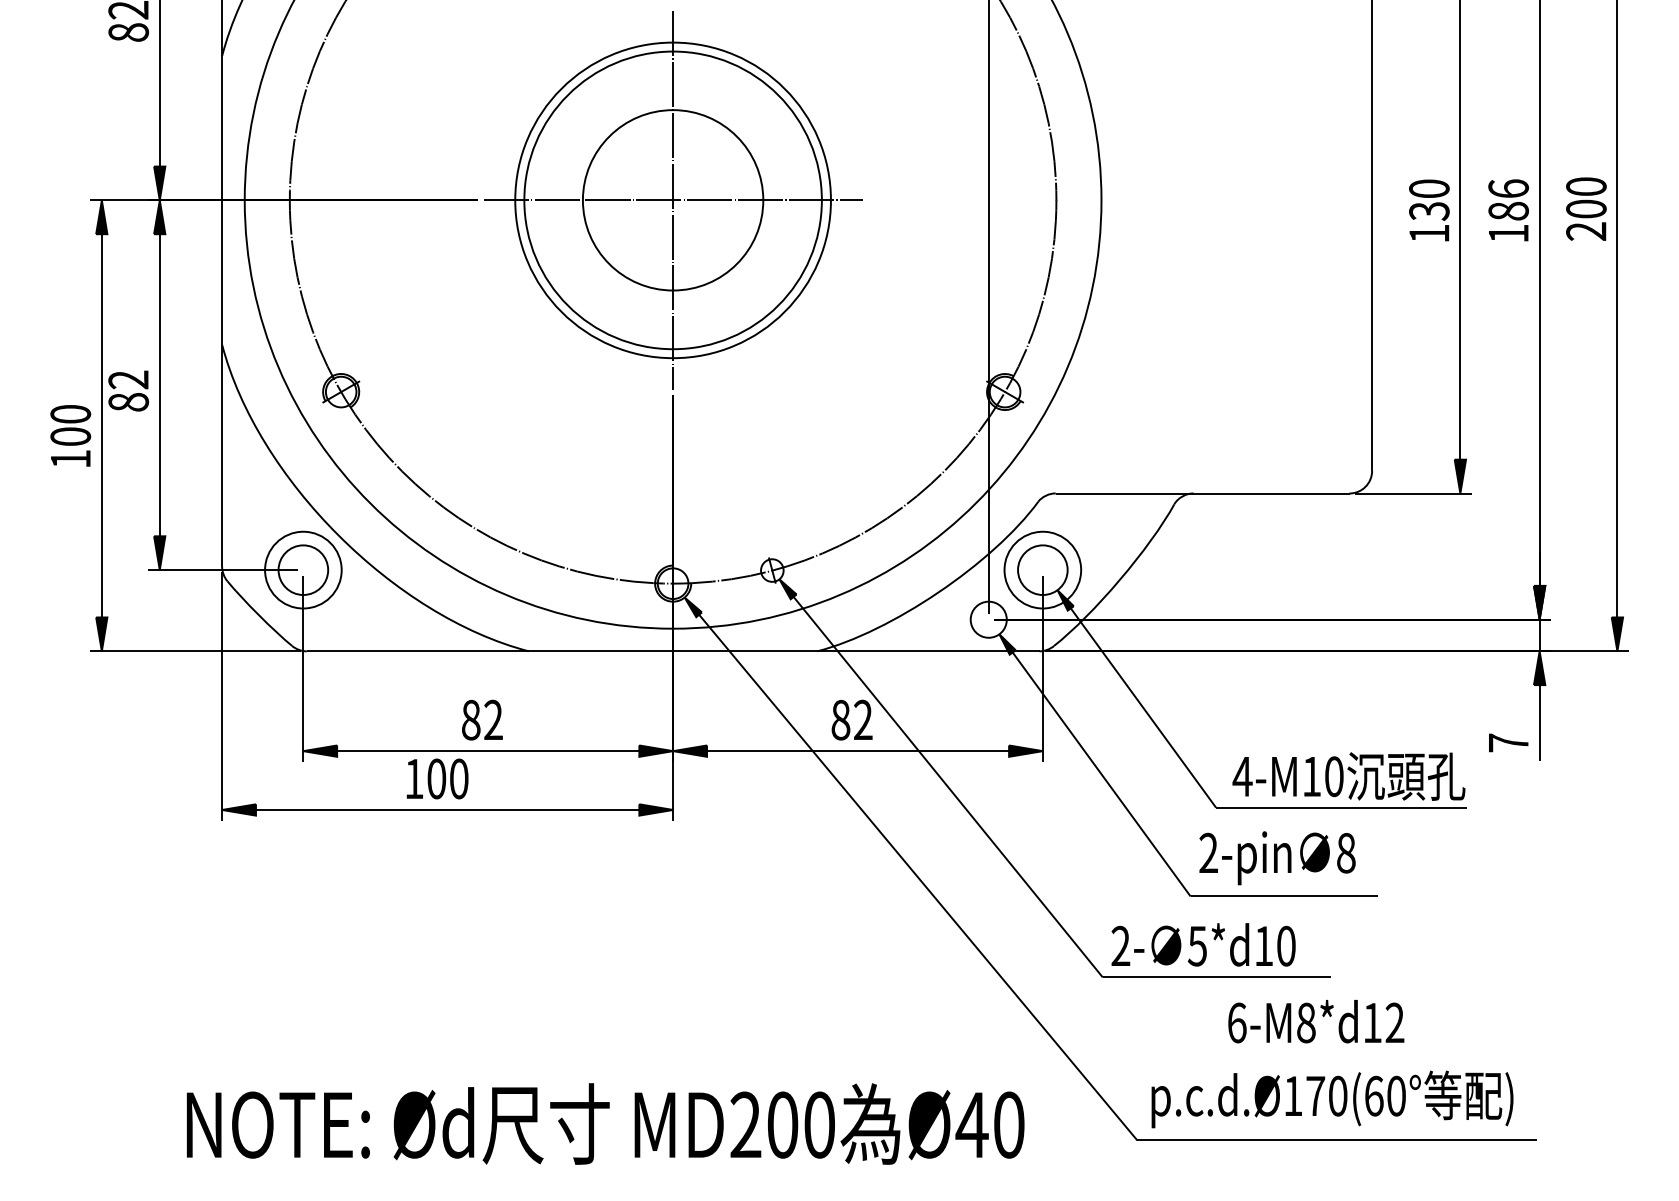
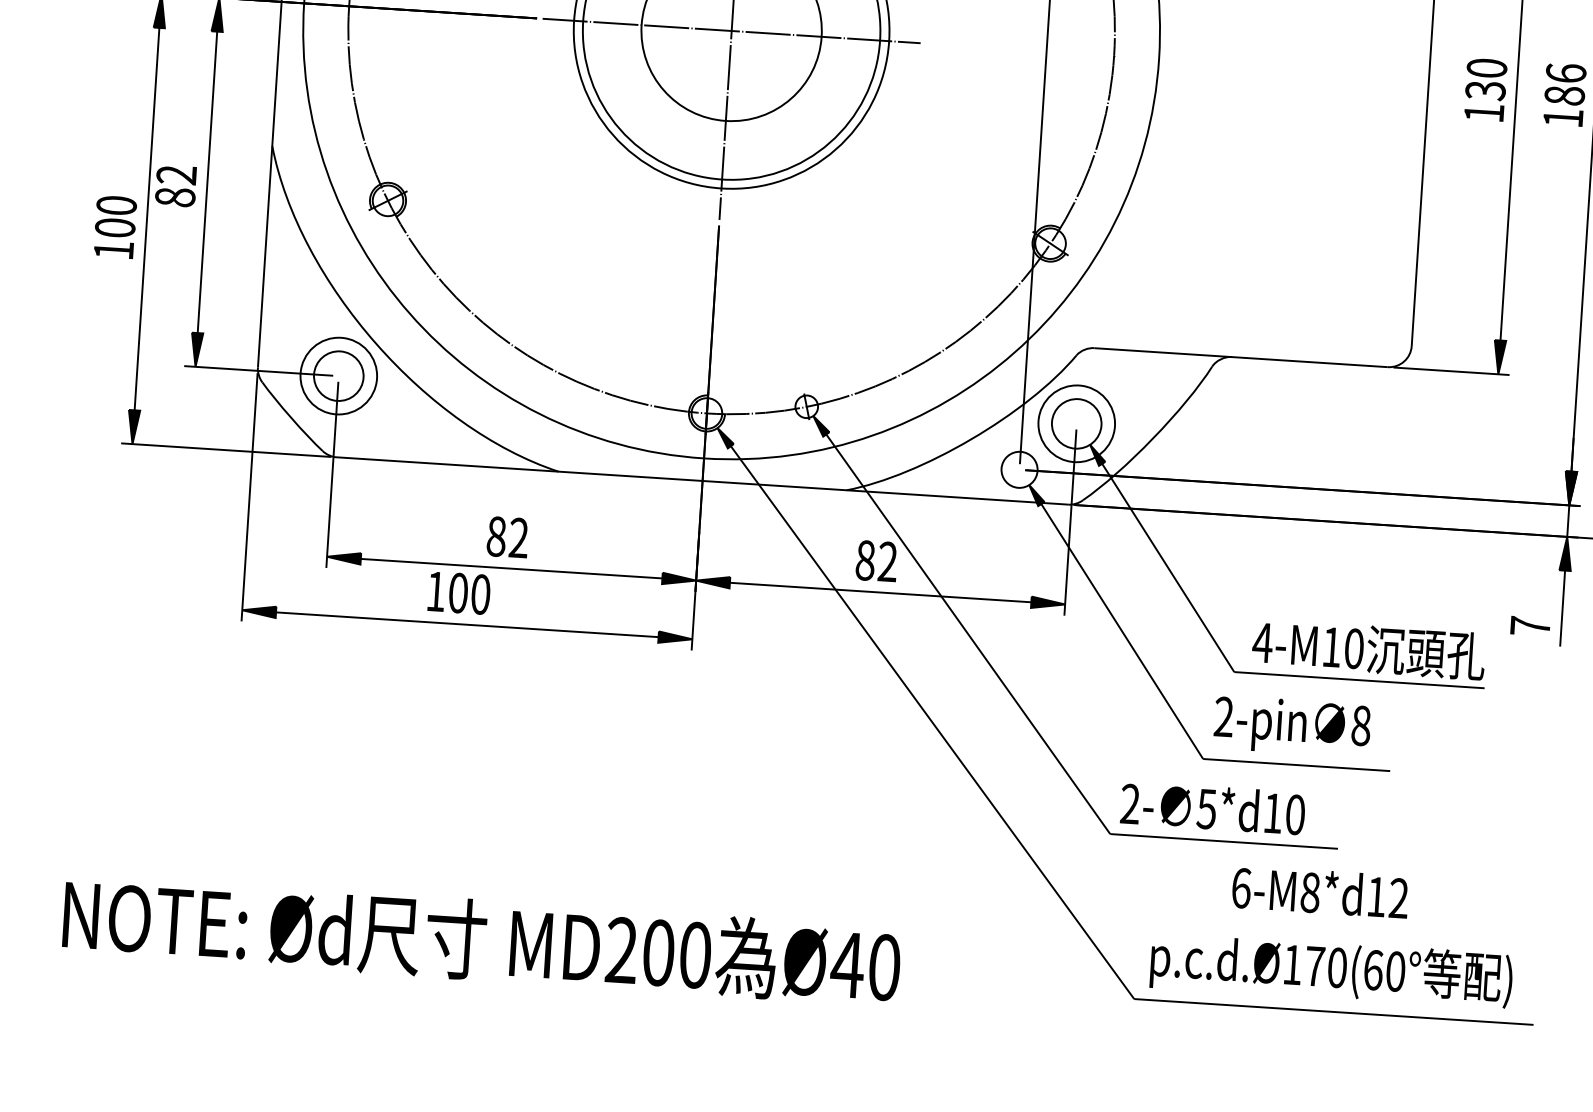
text: (605, 1123) -> (481, 939), moved

